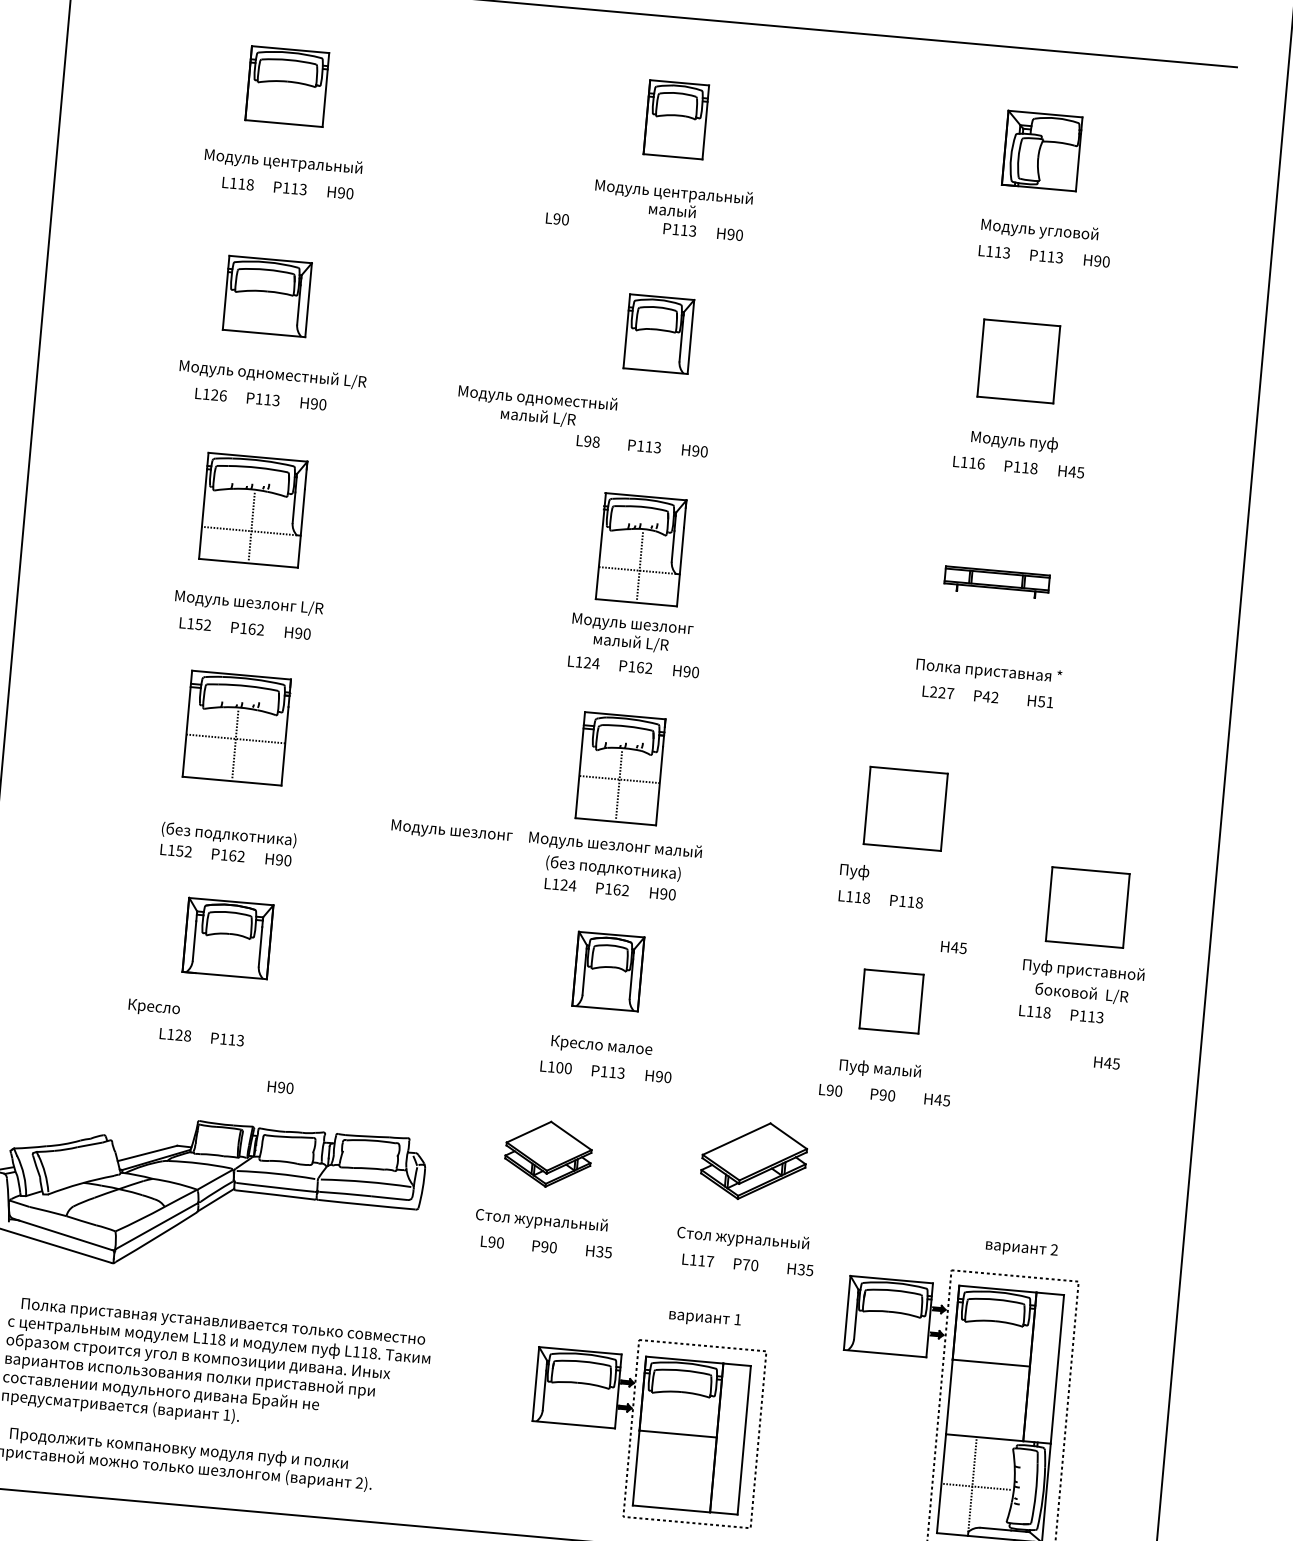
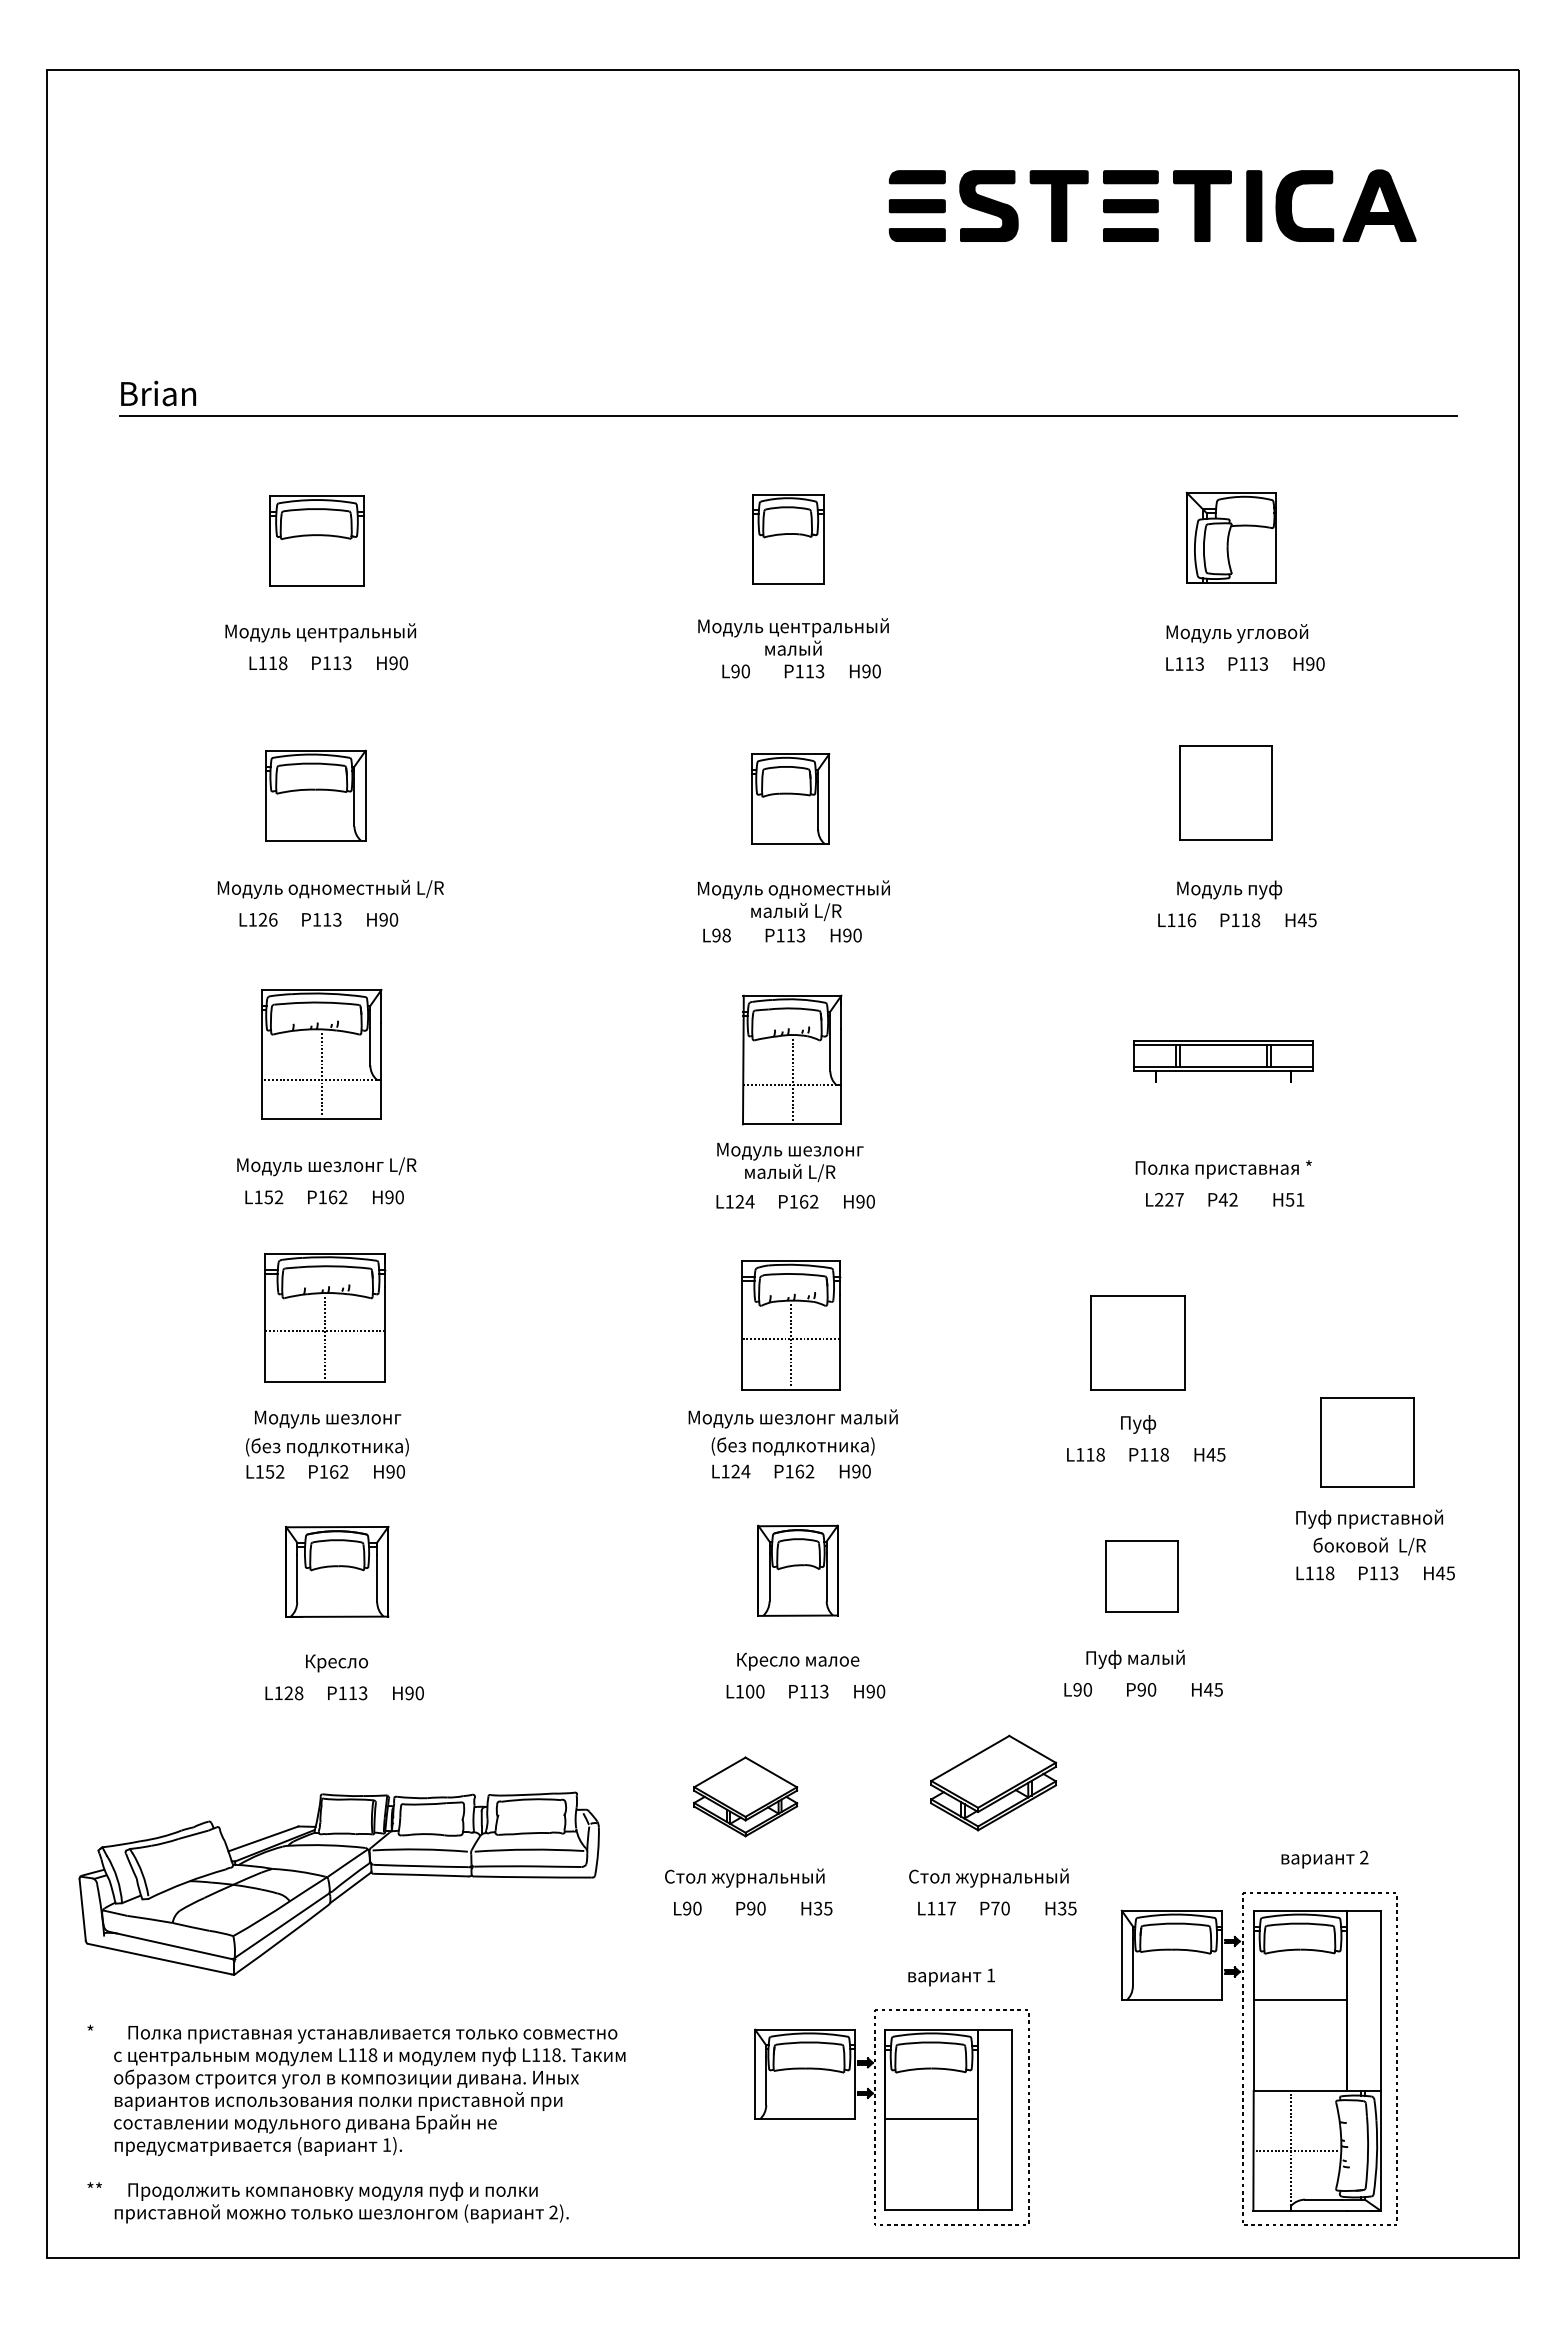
text: (556, 219) -> (735, 671), moved
text: (536, 407) -> (793, 900), moved
part: (996, 582) -> (1223, 1061), size x1.43
text: (452, 831) -> (328, 1419), moved
text: (854, 871) -> (1138, 1424), moved
text: (953, 947) -> (1209, 1454), moved
text: (153, 1008) -> (336, 1663), moved
text: (1107, 1063) -> (1439, 1573), moved
text: (280, 1087) -> (408, 1693), moved

